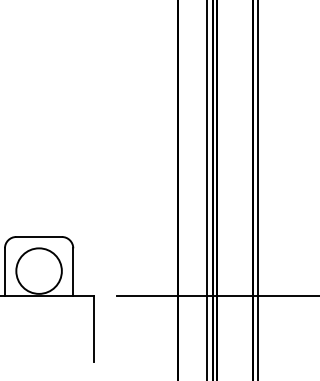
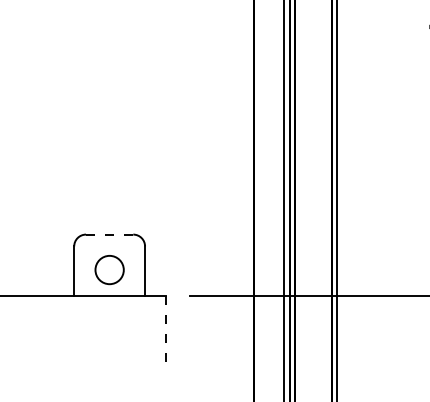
line: (38, 236) -> (109, 234), solid -> dashed
circle: (38, 270) -> (109, 269), size x0.6
line: (93, 329) -> (166, 330), solid -> dashed

